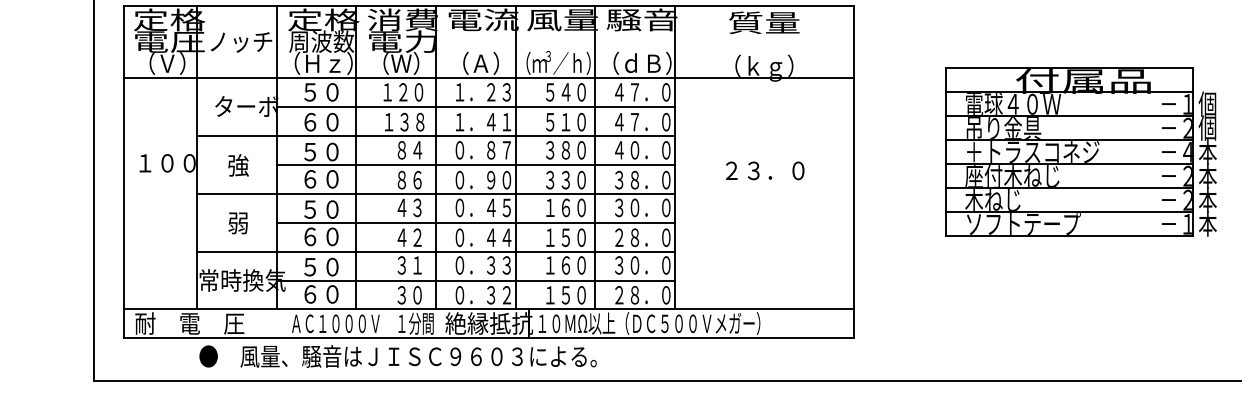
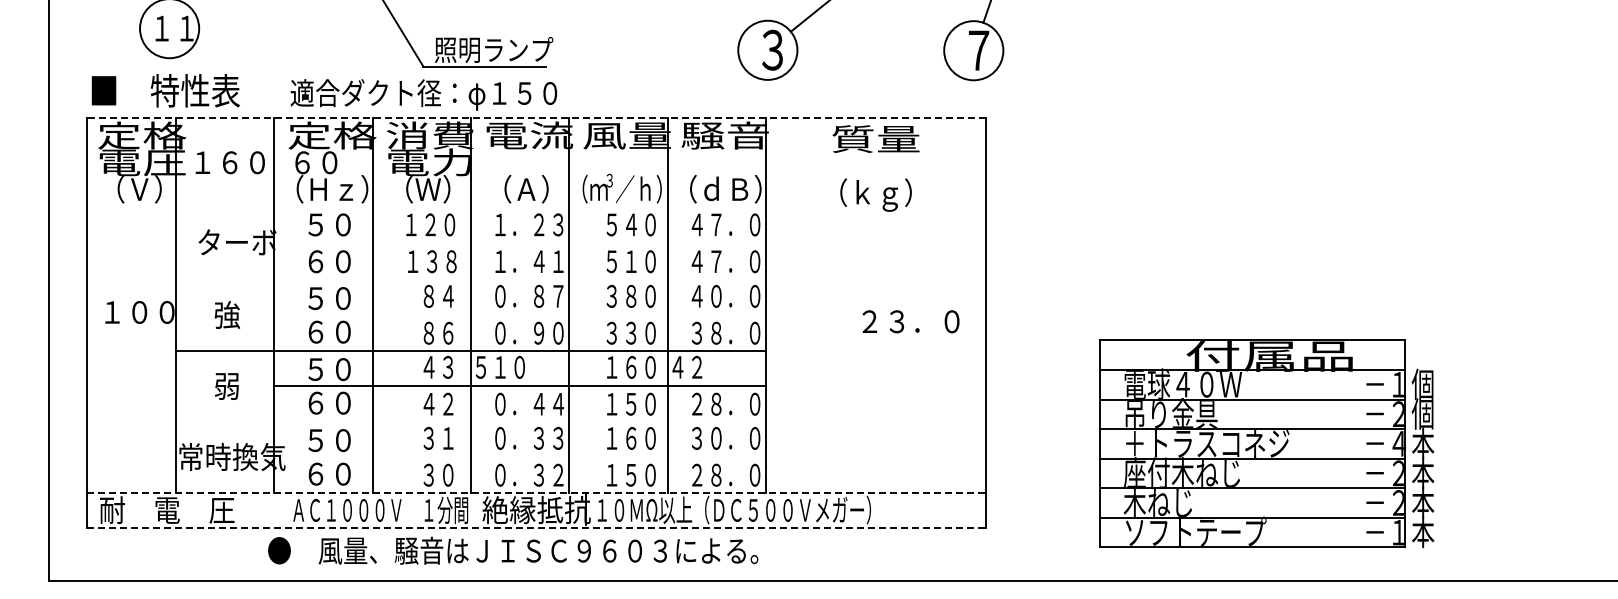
line: (489, 6) -> (536, 118), solid -> dashed
text: (321, 41) -> (329, 162), 周波数 -> ６０
text: (241, 42) -> (230, 163), ノッチ -> １６０
line: (489, 78) -> (536, 207), removed
line: (475, 107) -> (519, 243), removed
line: (435, 136) -> (470, 279), removed
part: (1080, 152) -> (1266, 443), moved
line: (475, 164) -> (519, 314), removed
text: (764, 170) -> (910, 321), moved
text: (475, 207) -> (519, 367), ０．４５ -> ５１０
text: (635, 207) -> (716, 367), ３０．０ -> ４２
line: (435, 251) -> (470, 421), removed
line: (475, 280) -> (519, 457), removed
line: (489, 309) -> (536, 492), solid -> dashed
line: (489, 338) -> (536, 528), solid -> dashed
text: (398, 356) -> (513, 550), moved

